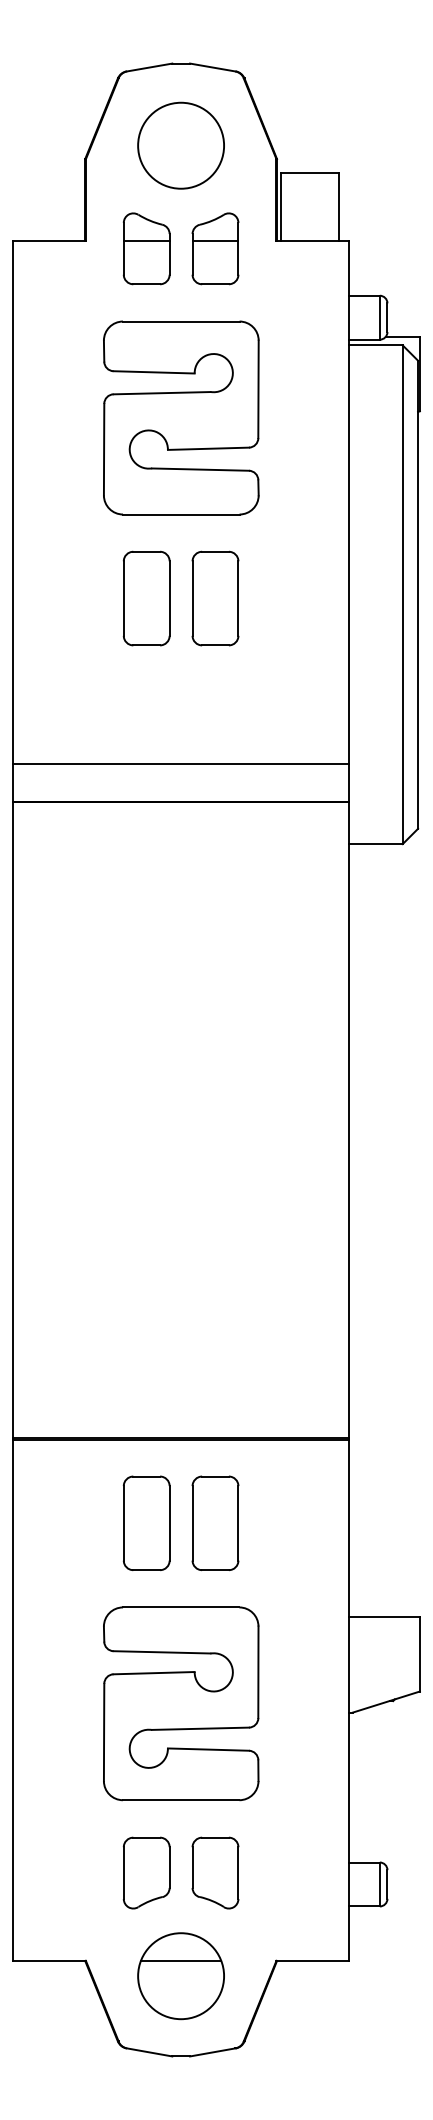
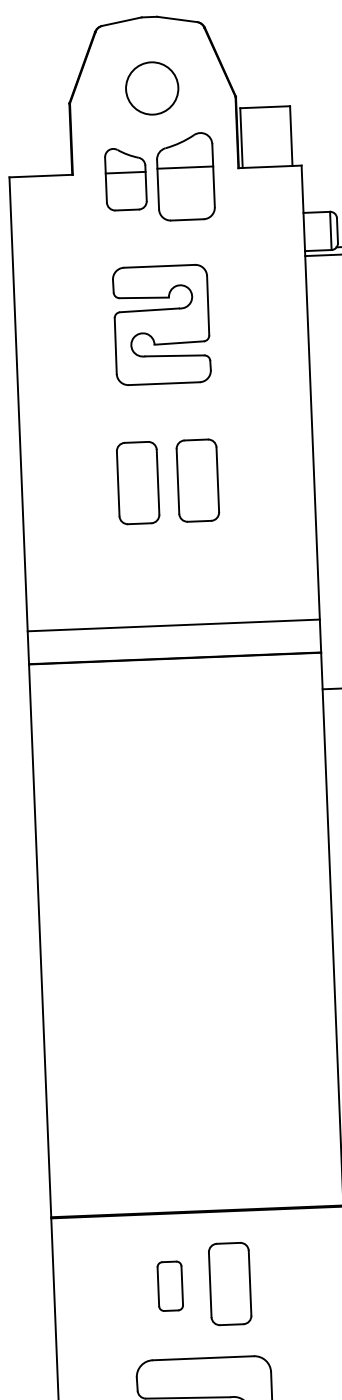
circle: (181, 145) -> (152, 88), size x0.7
part: (215, 248) -> (185, 176), size x1.4
part: (181, 417) -> (162, 324), size x0.7
part: (146, 1522) -> (170, 1285), size x0.6

